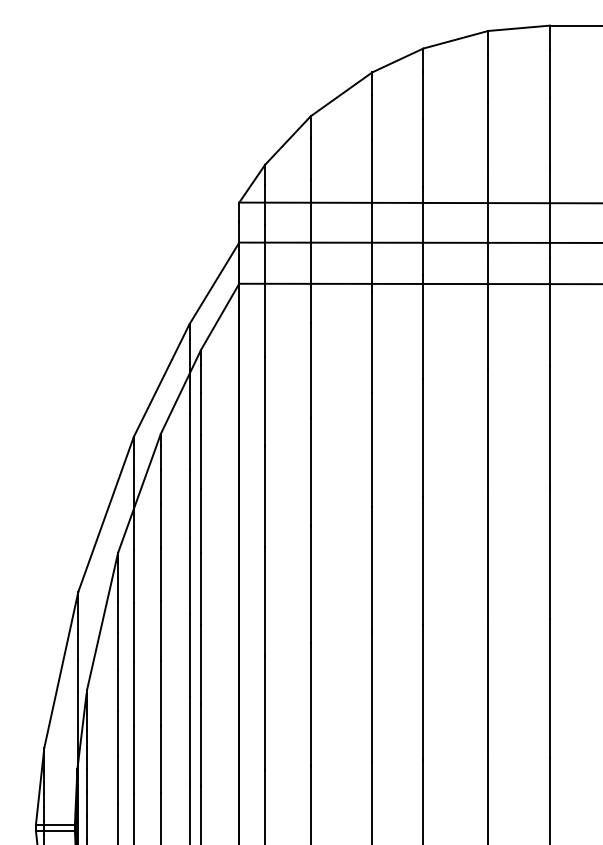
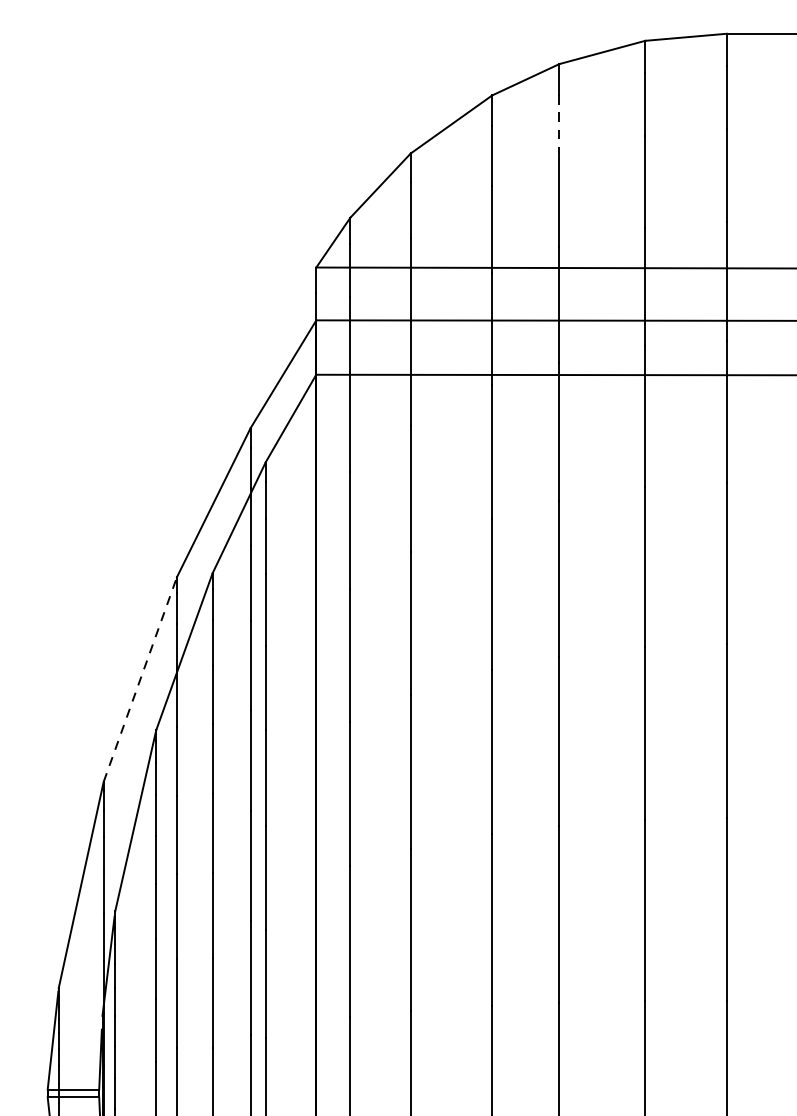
line: (423, 96) -> (559, 127), solid -> dashed
line: (106, 514) -> (140, 679), solid -> dashed

